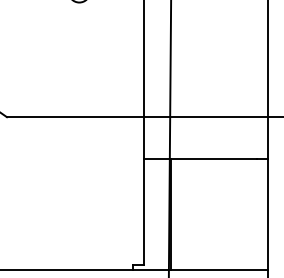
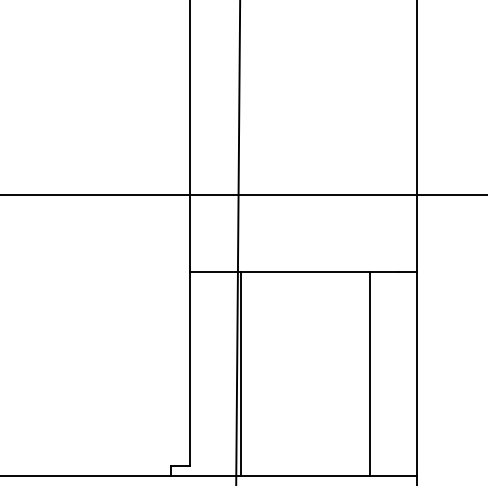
line: (241, 214) -> (369, 373), added

